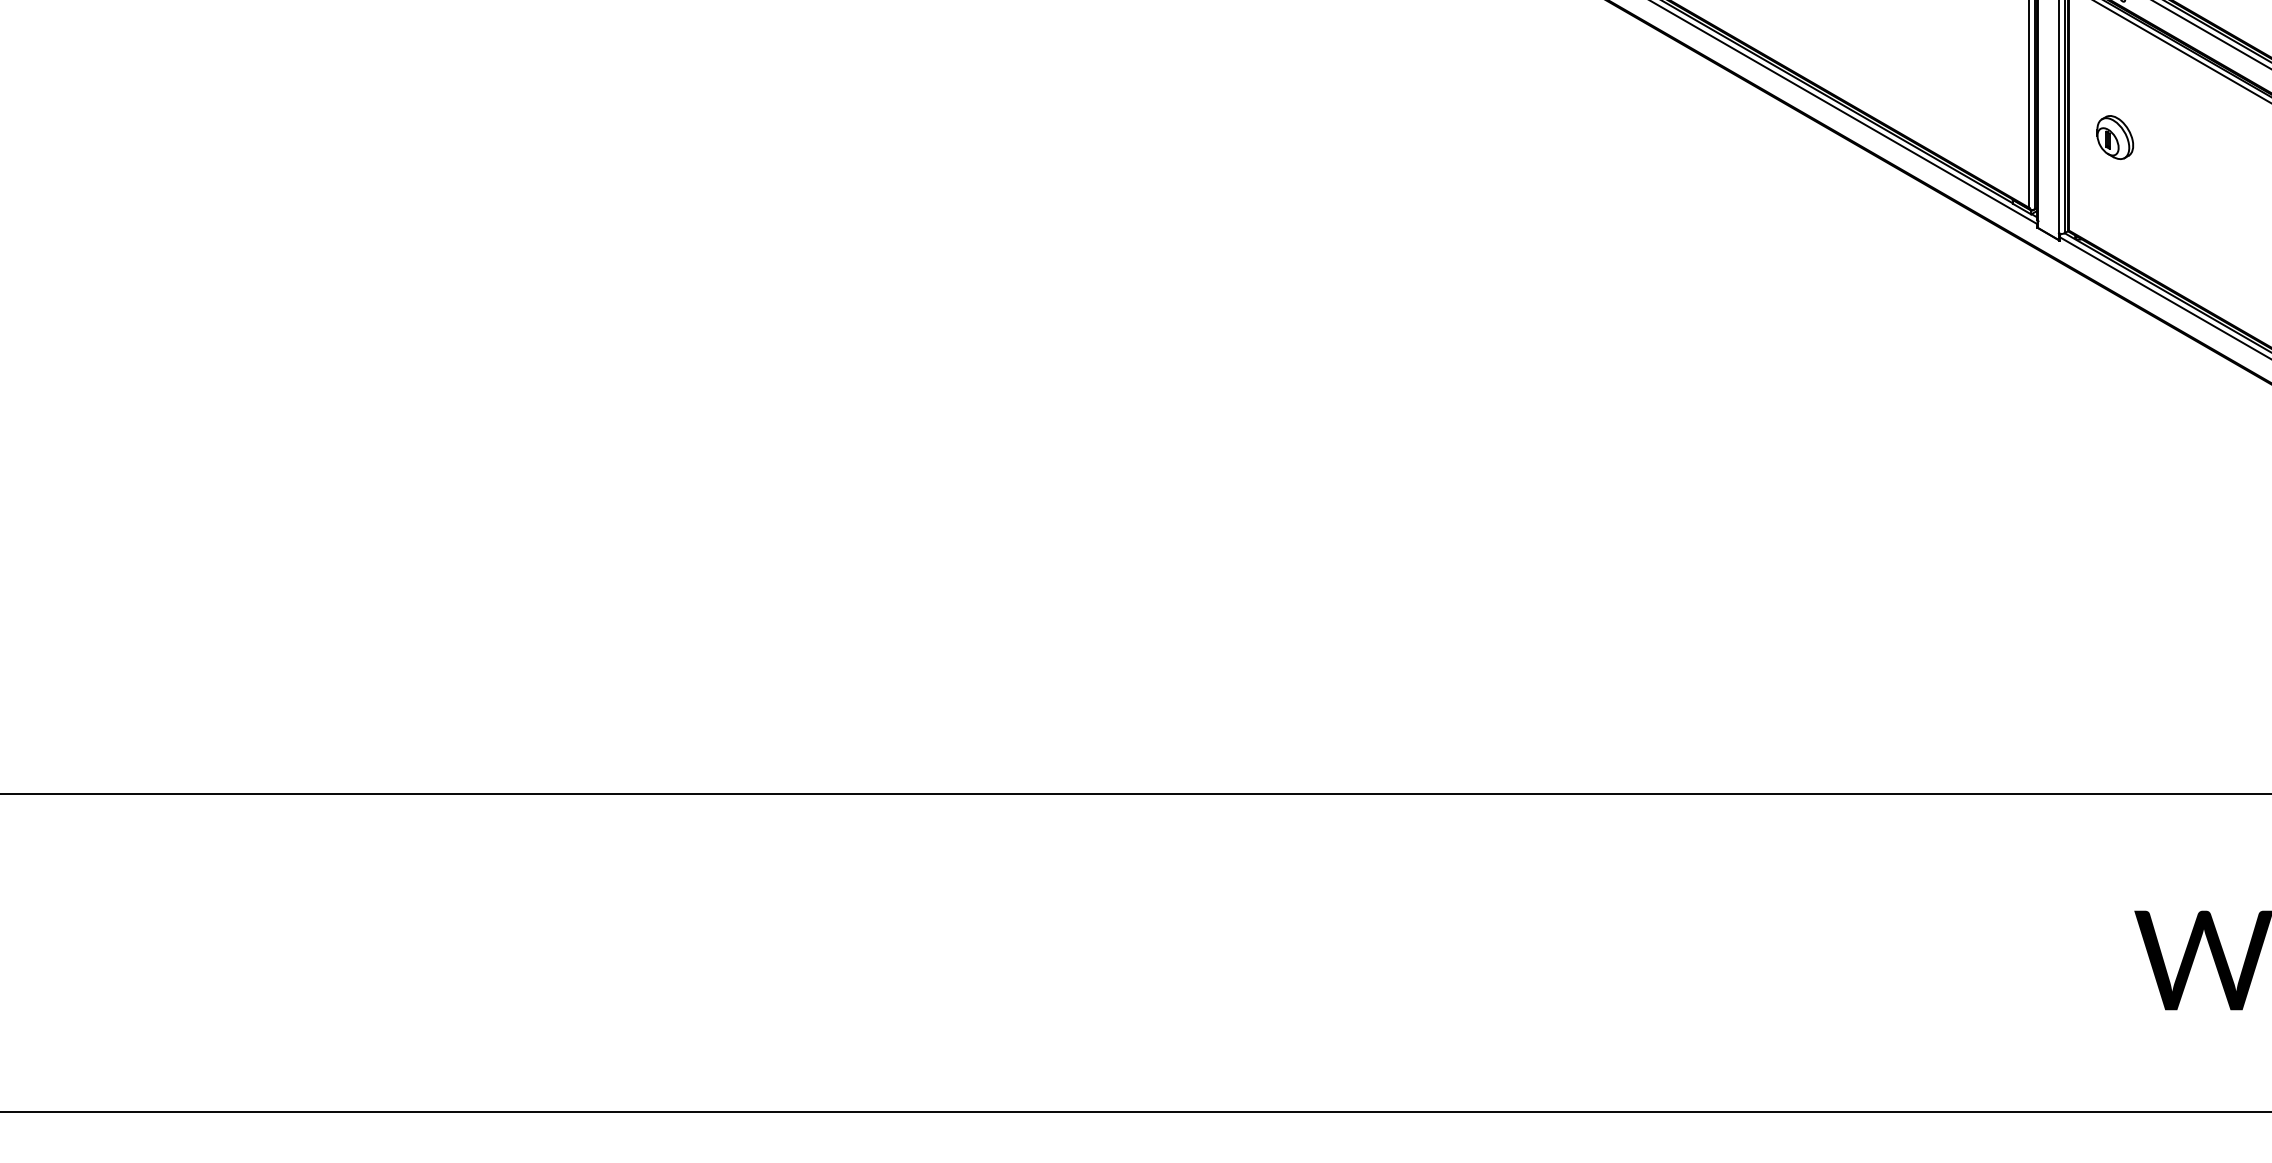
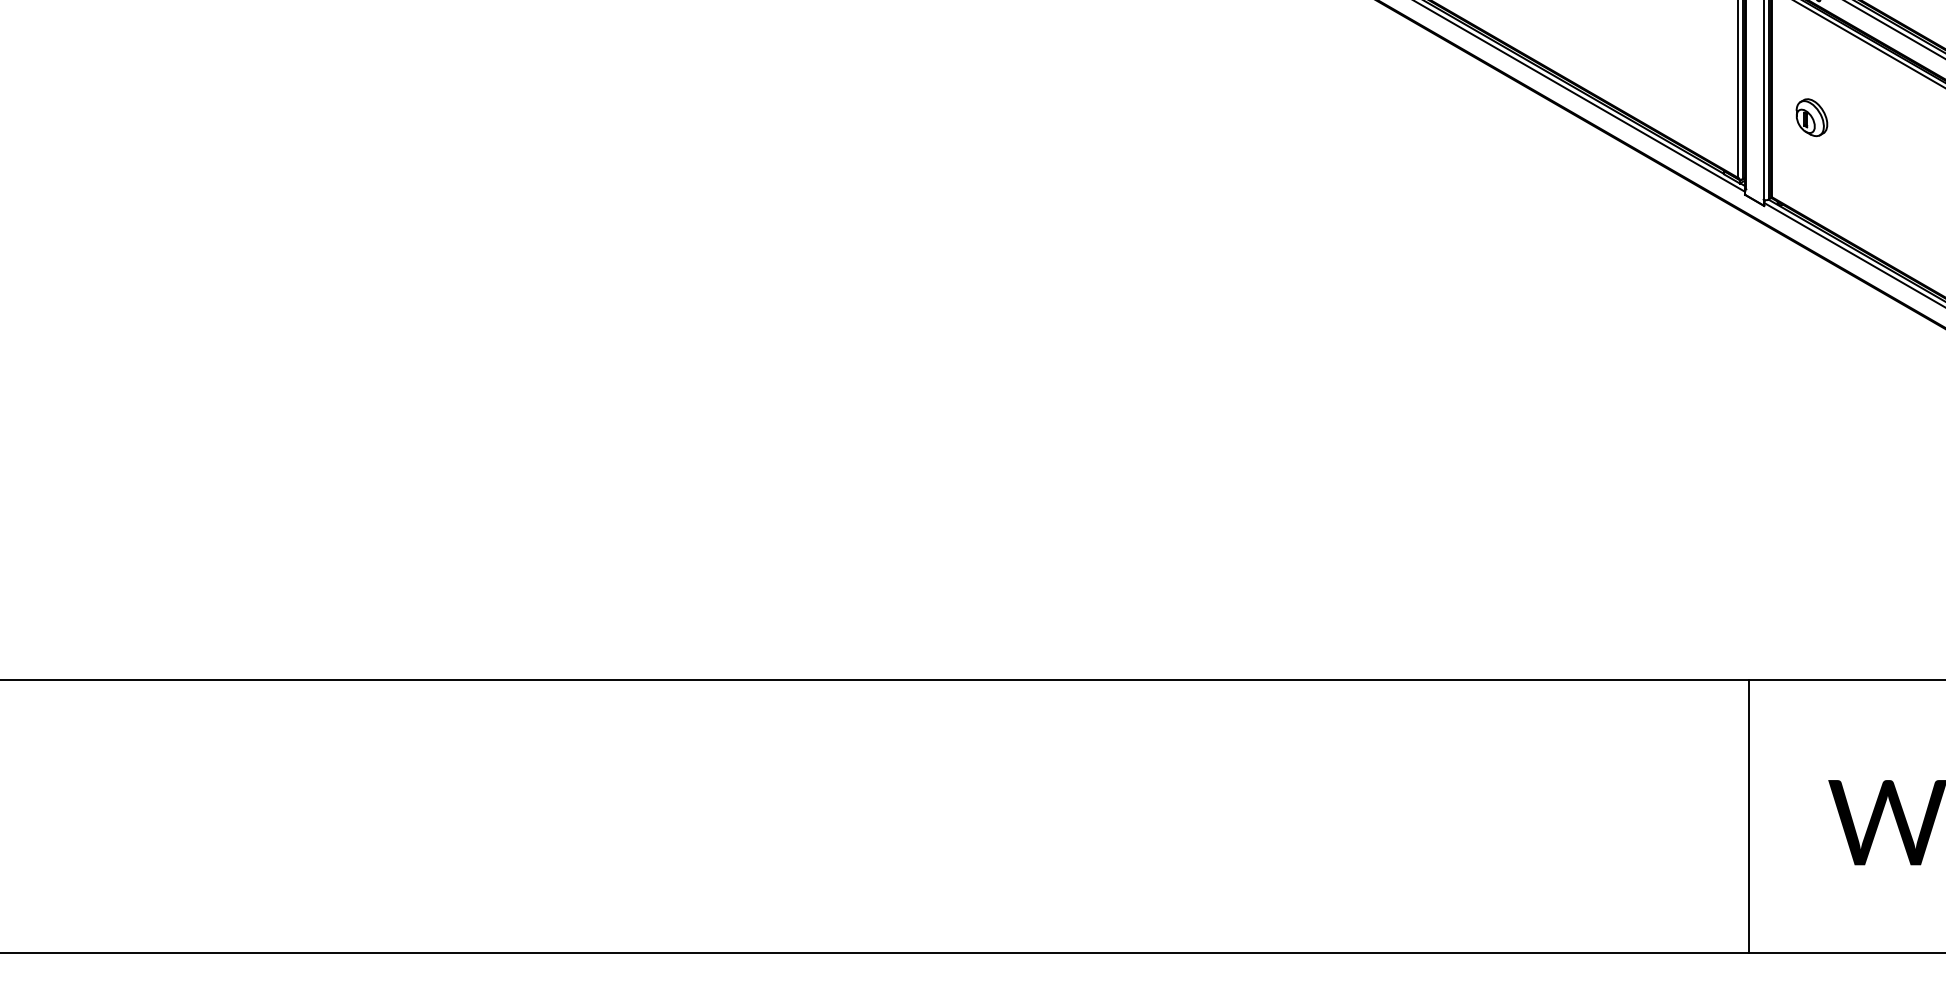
line: (2041, 953) -> (1748, 816), added

